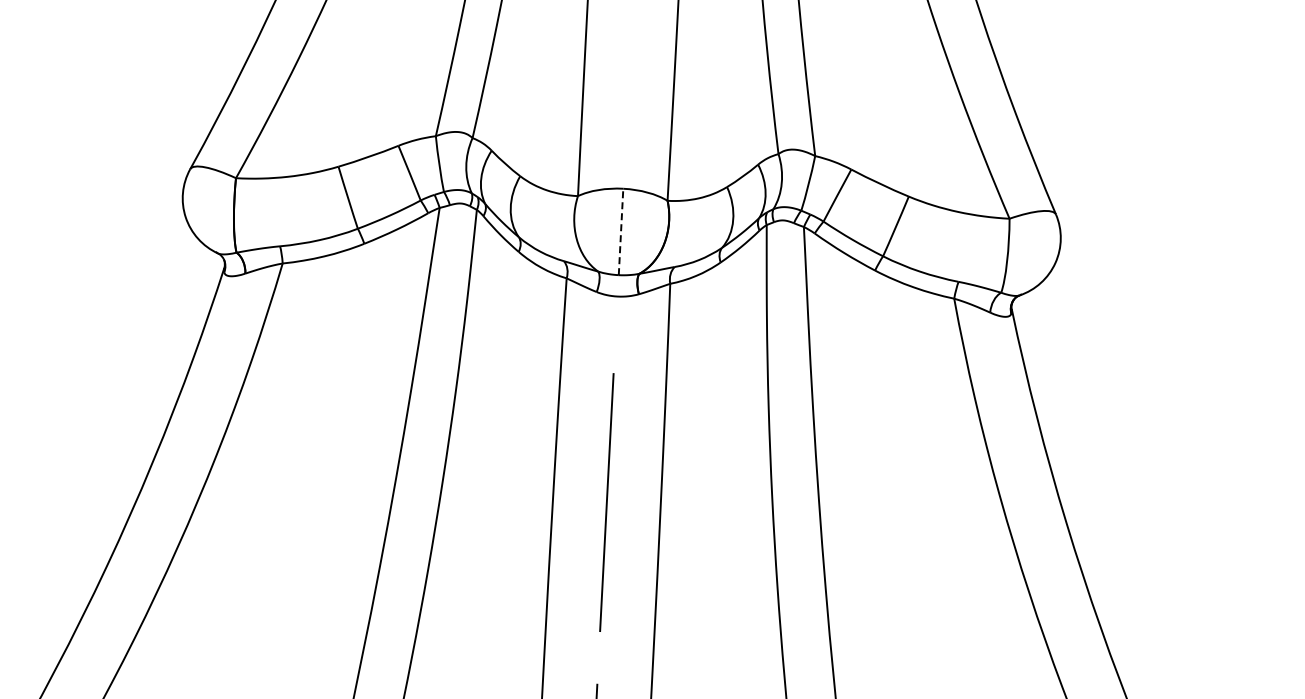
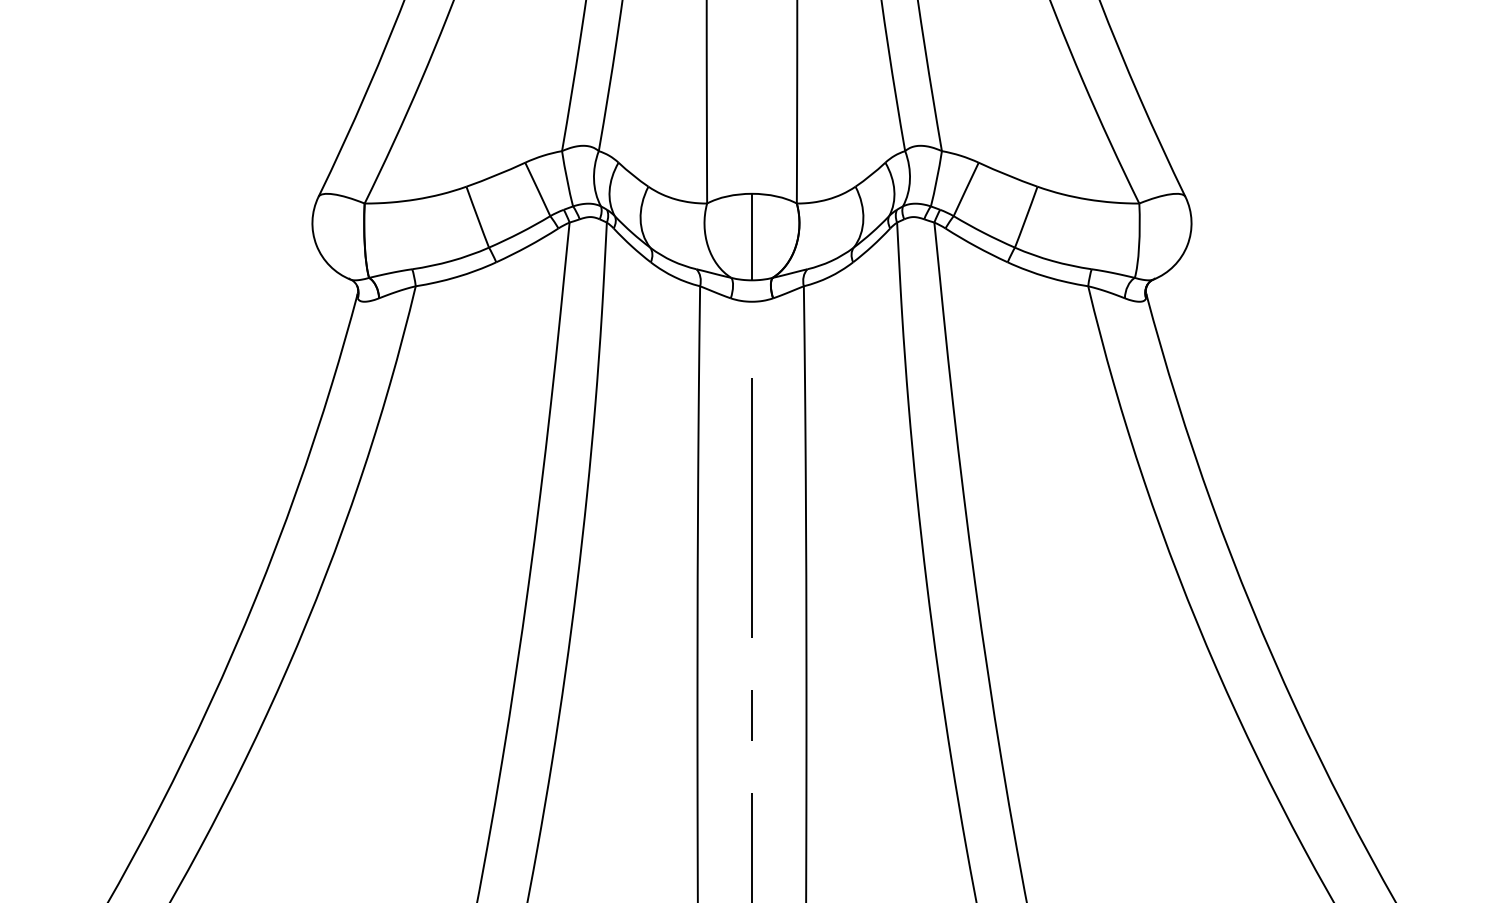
line: (620, 231) -> (751, 236), dashed -> solid

